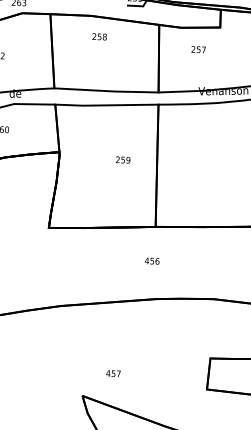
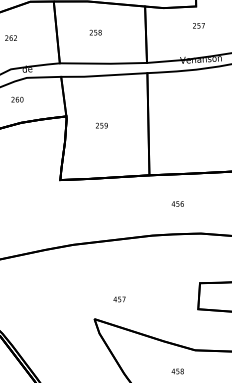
text: (99, 36) -> (95, 32), moved
text: (198, 49) -> (198, 25), moved
text: (122, 159) -> (101, 125), moved
text: (151, 260) -> (177, 203), moved

